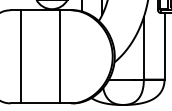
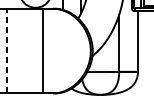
line: (20, 56) -> (6, 50), solid -> dashed

